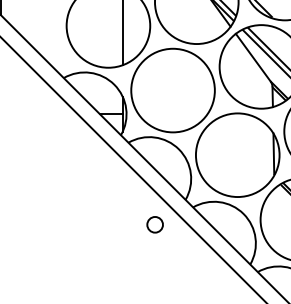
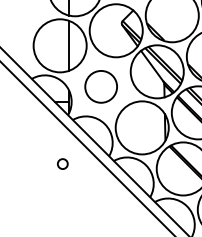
circle: (171, 89) -> (100, 86), size x0.6
circle: (154, 223) -> (62, 163), moved

